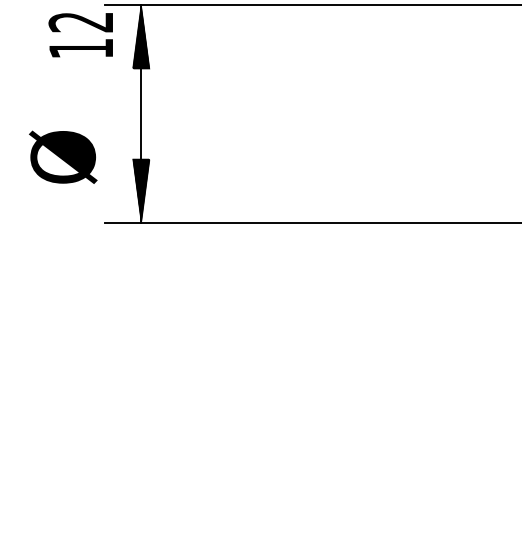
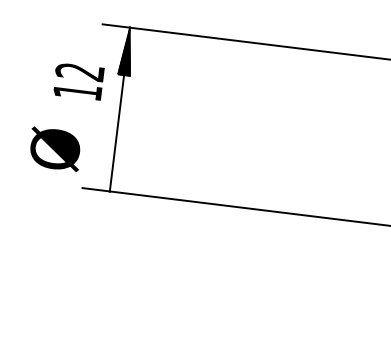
text: (80, 35) -> (78, 81), moved
text: (63, 156) -> (55, 148), moved
hatch: (141, 190) -> (112, 167), removed

